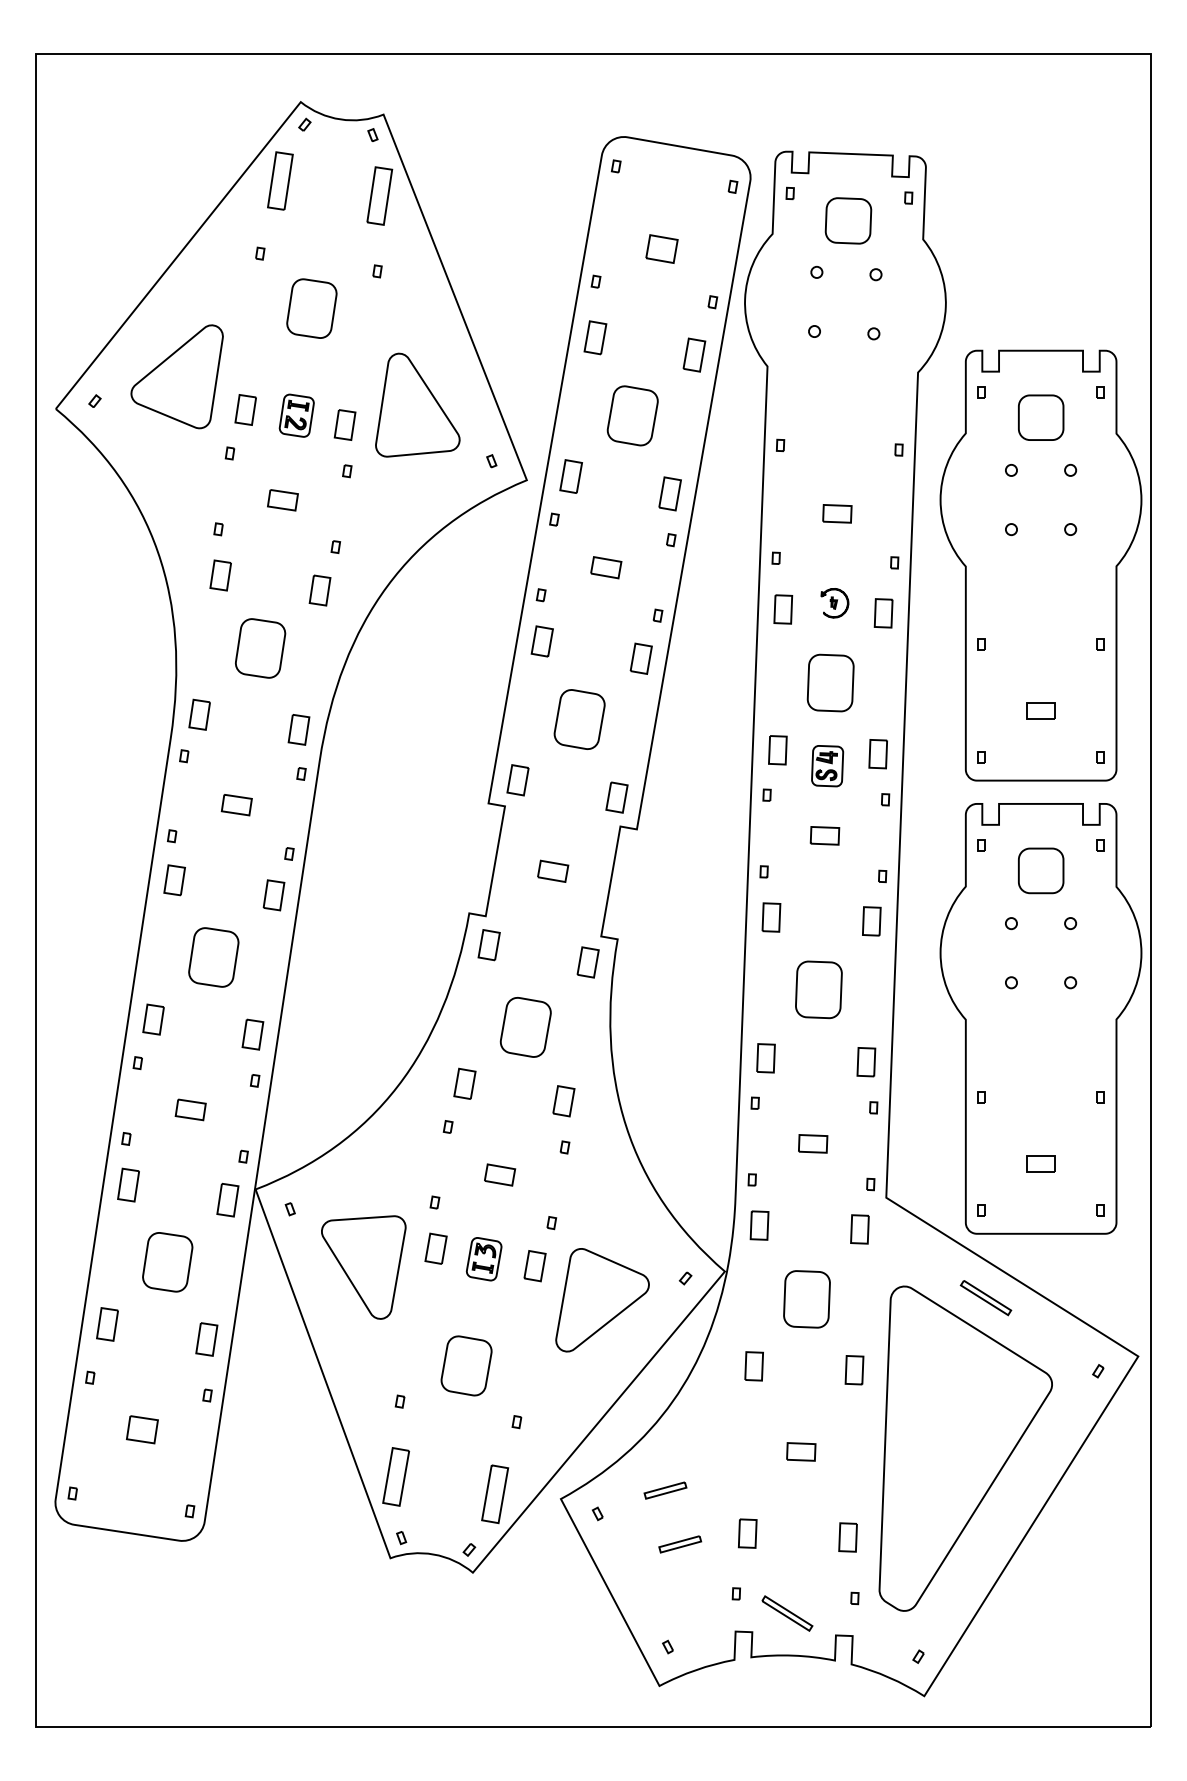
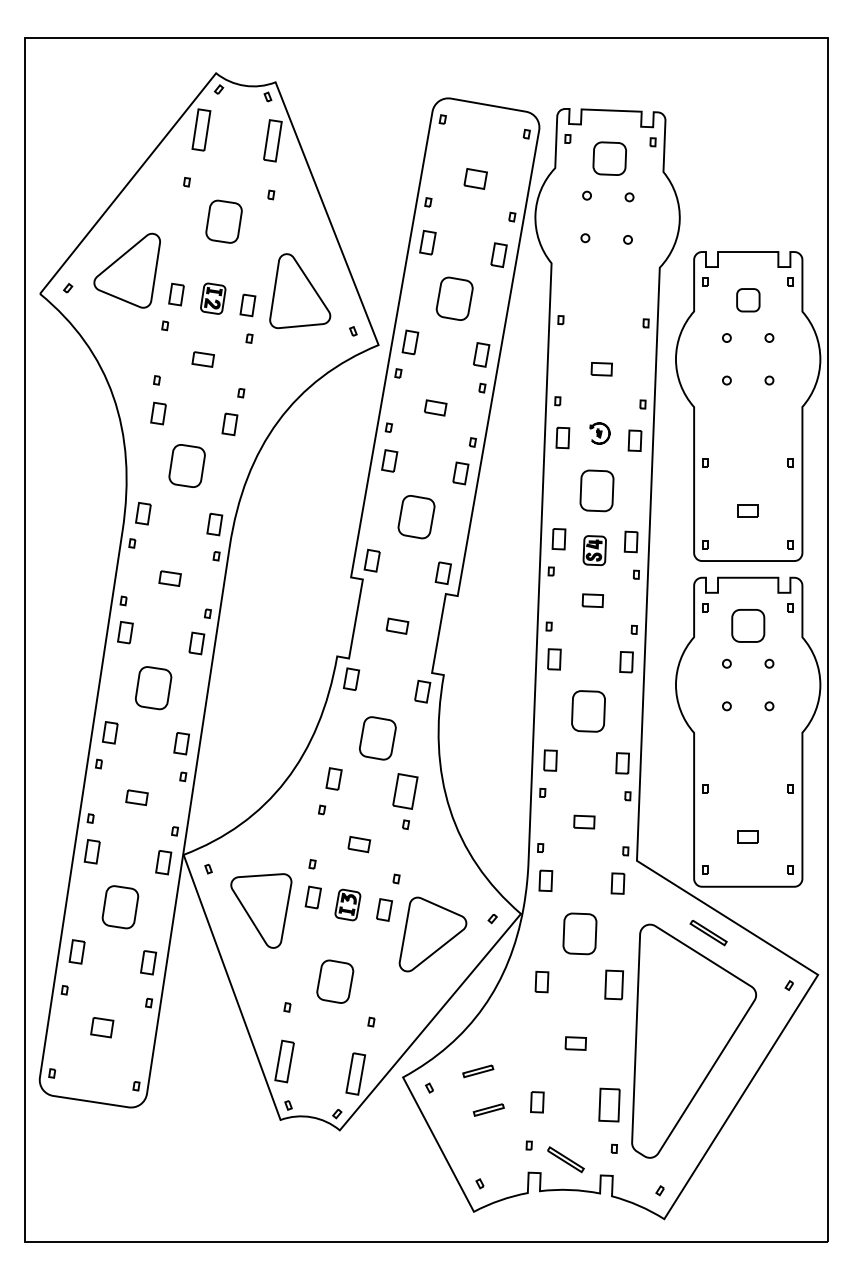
part: (1041, 418) -> (748, 300), size x0.7
part: (562, 1101) -> (404, 791), size x1.6
part: (853, 1369) -> (613, 984), size x1.4
part: (848, 1536) -> (609, 1104), size x1.6

